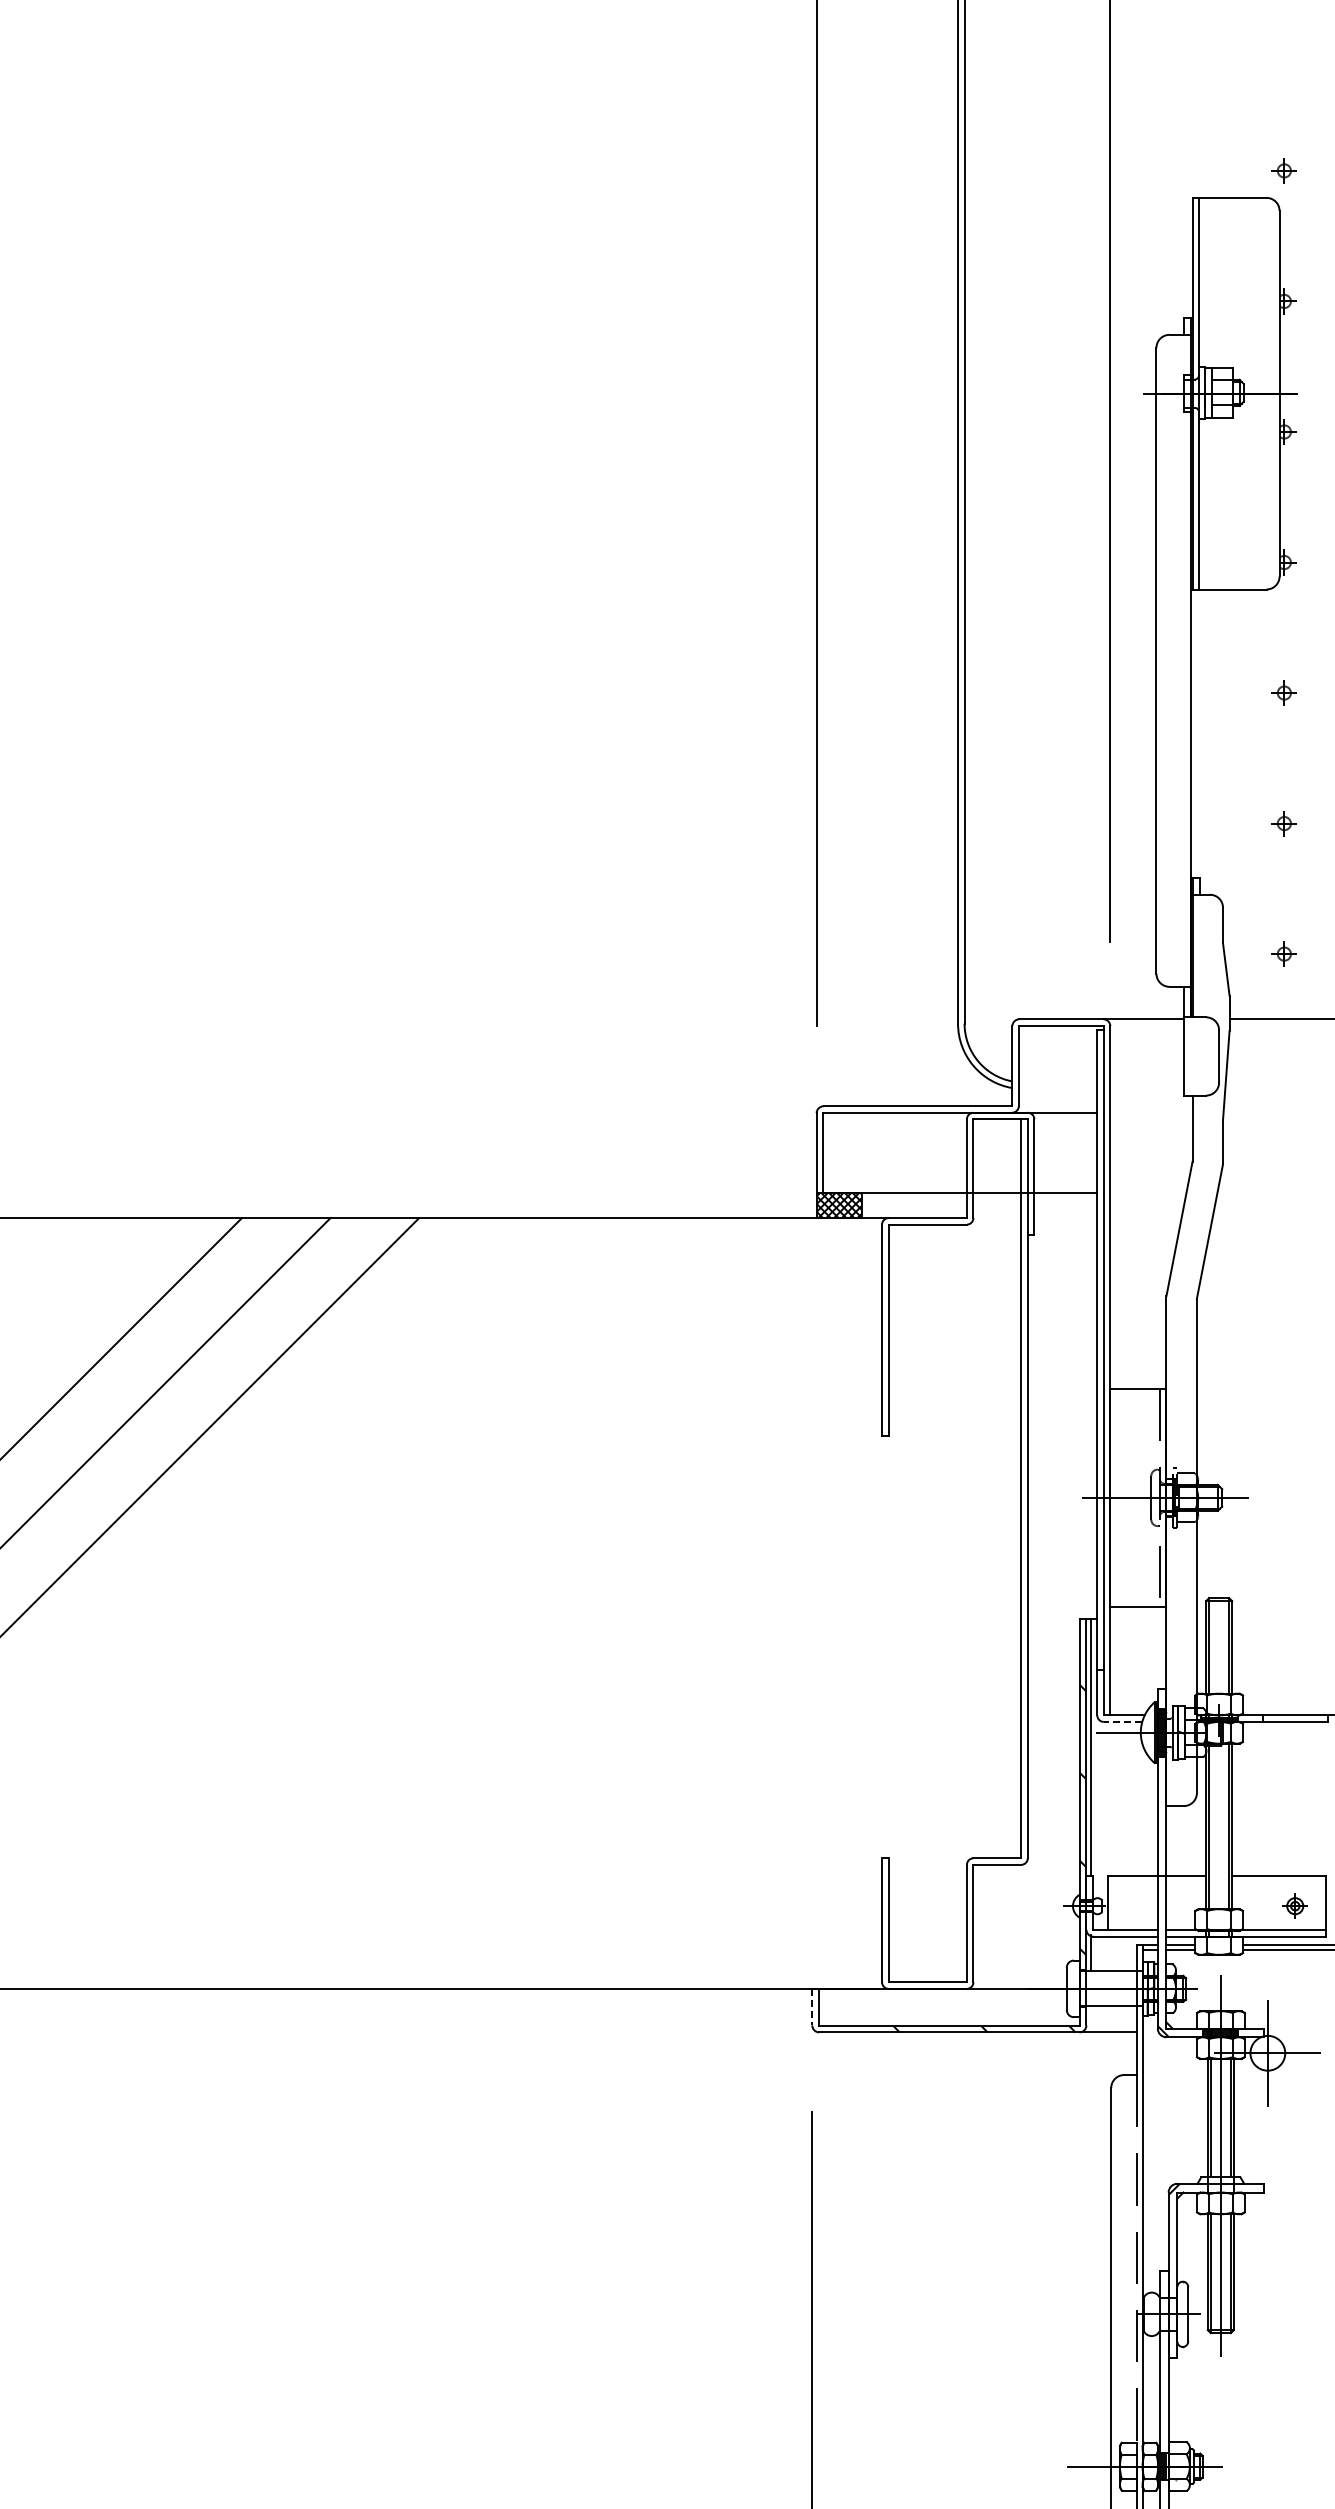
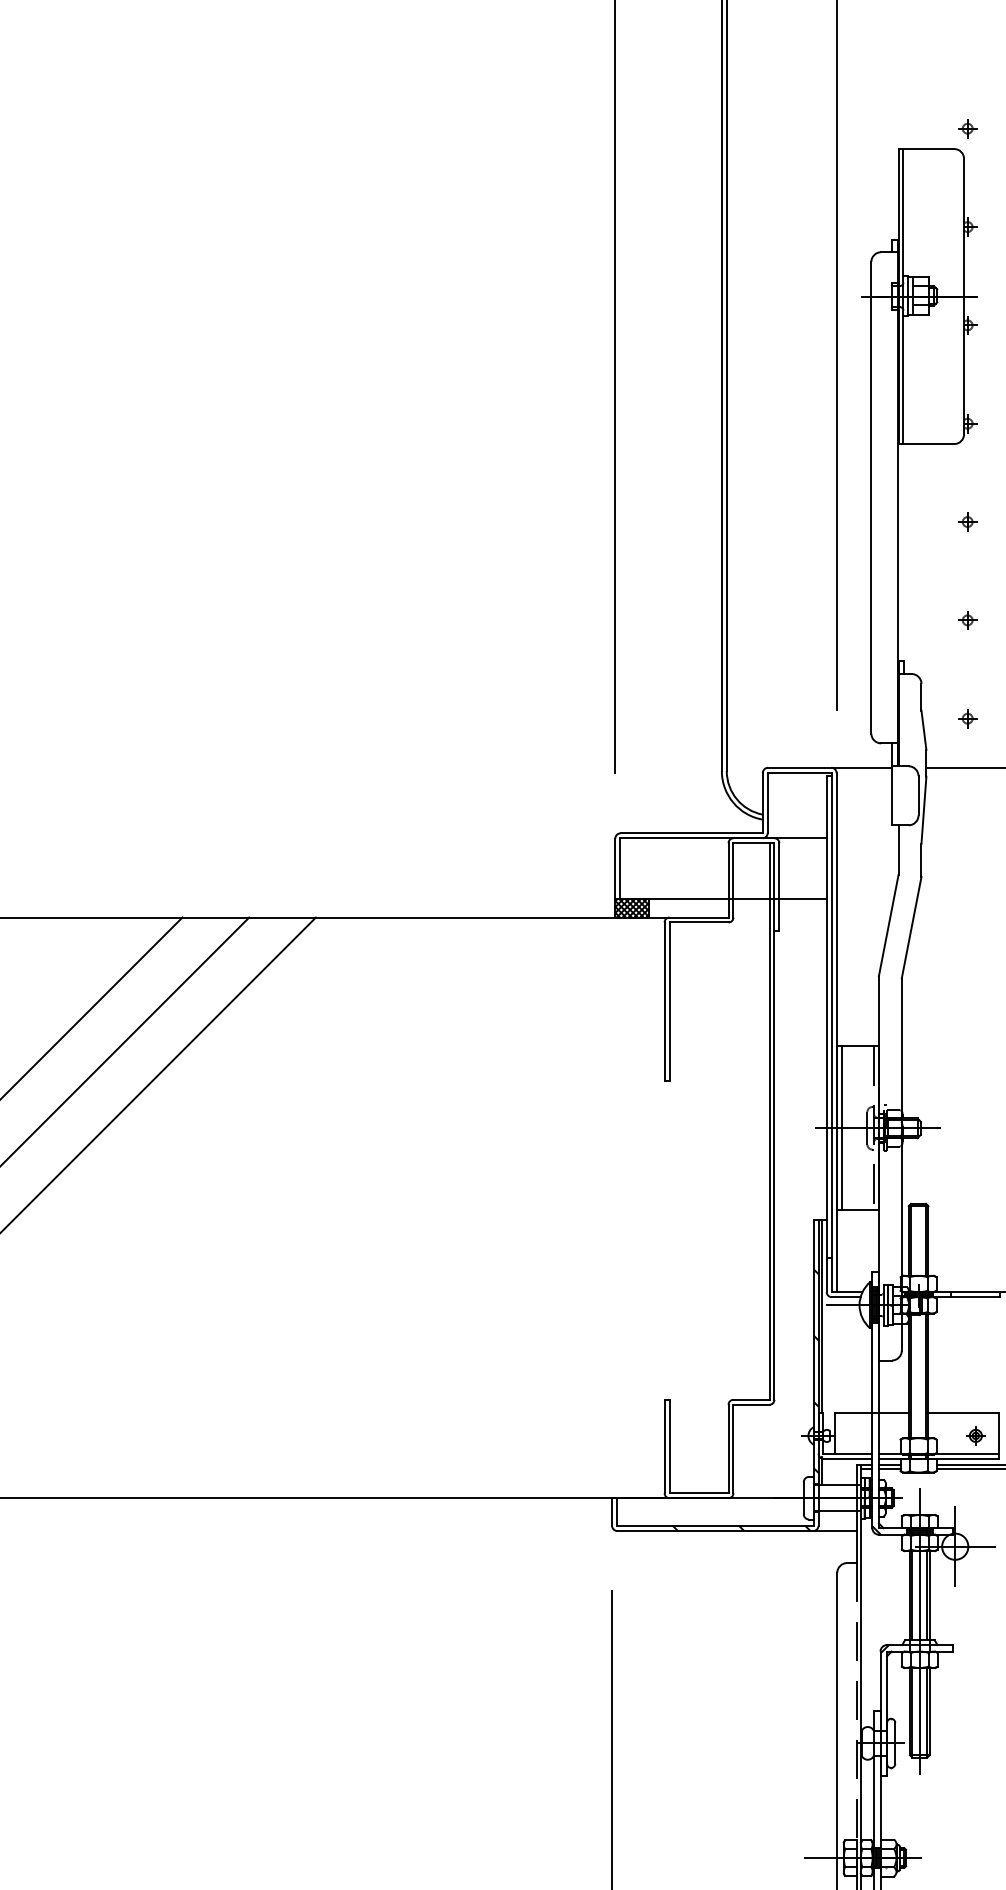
line: (1116, 1497) -> (841, 1128), added
line: (1122, 1721) -> (845, 1296), dashed -> solid
line: (812, 2007) -> (612, 1512), dashed -> solid

